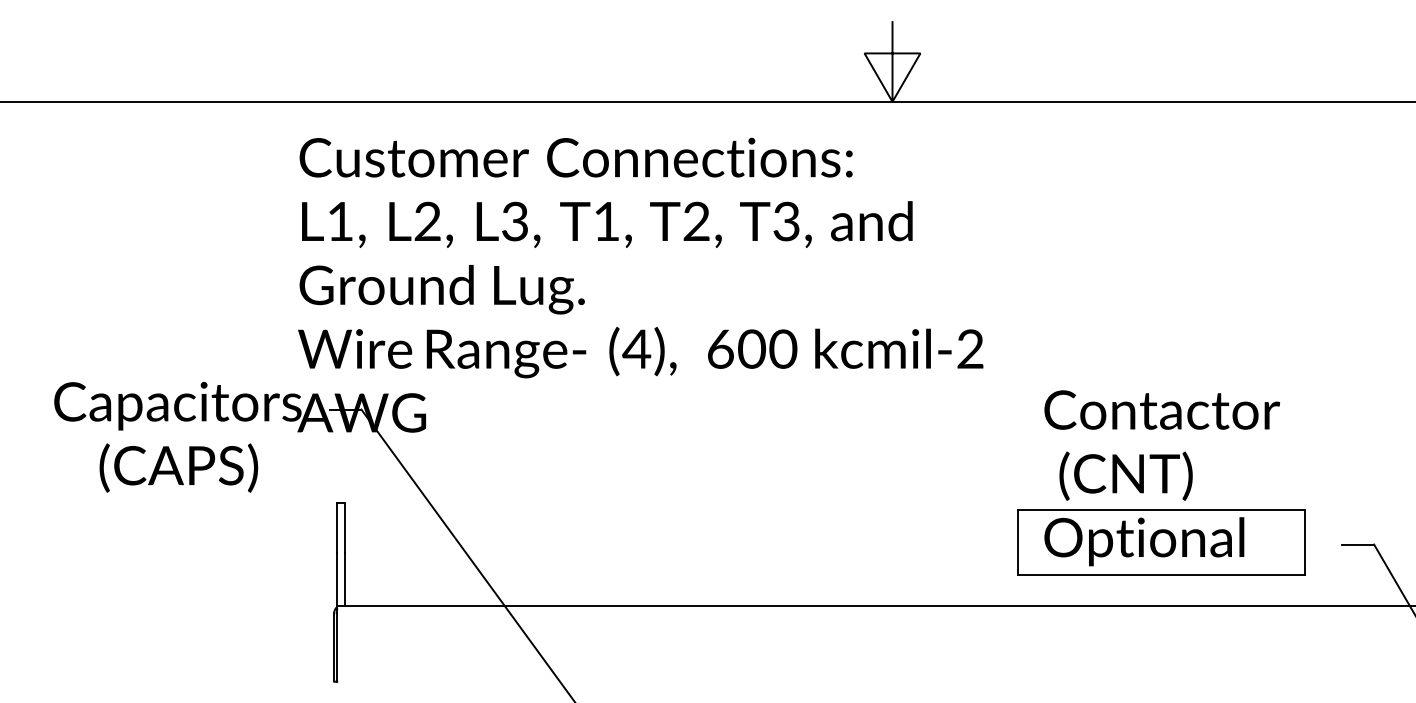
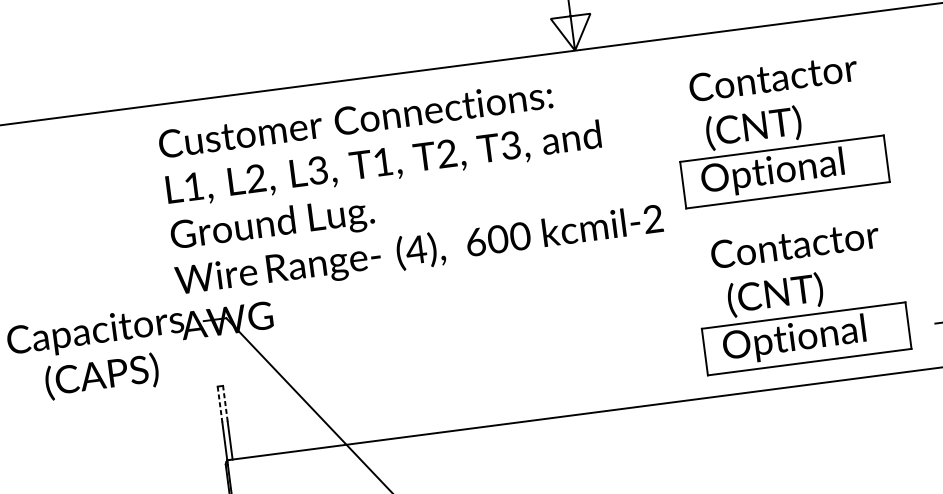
part: (1161, 247) -> (779, 129), added
line: (344, 527) -> (225, 403), solid -> dashed
line: (337, 528) -> (220, 404), solid -> dashed

